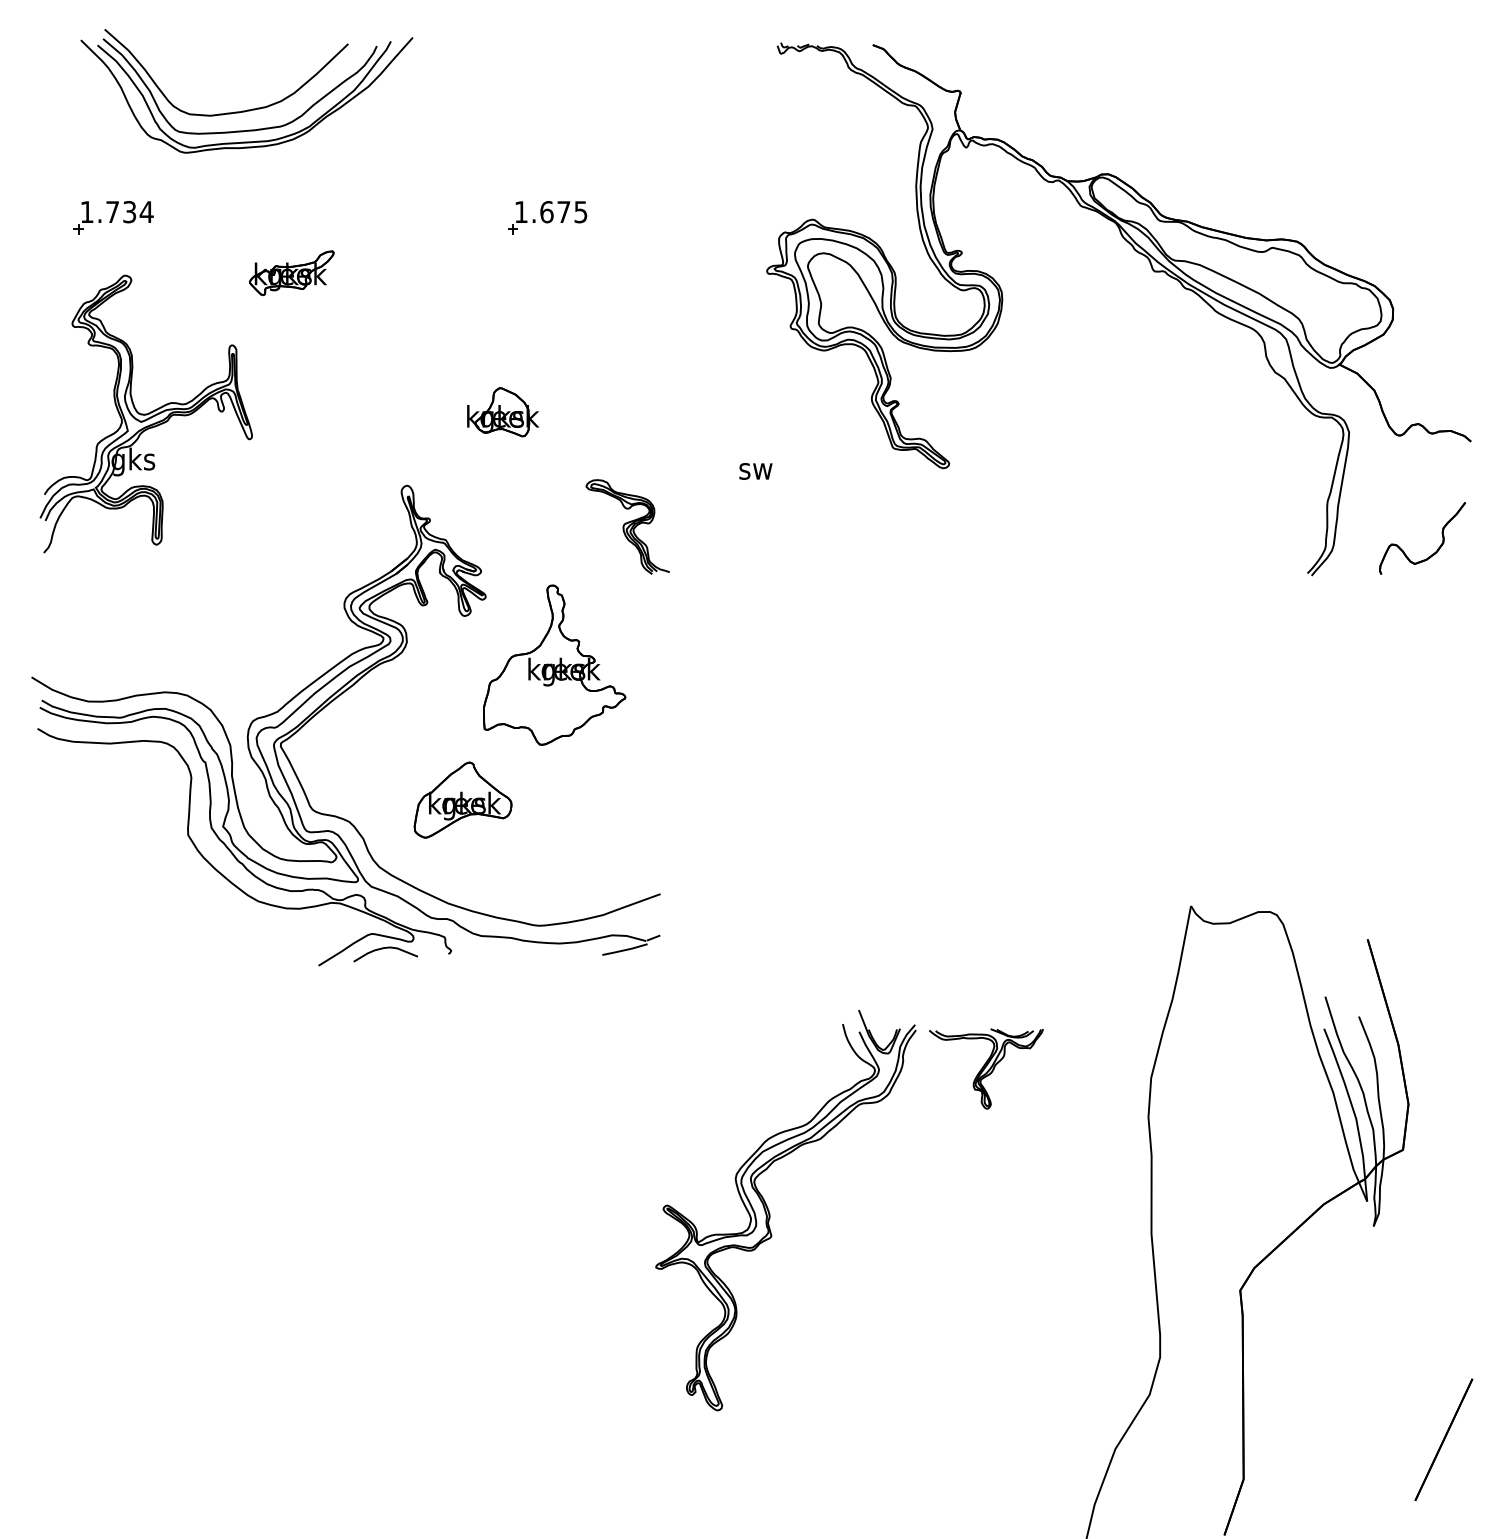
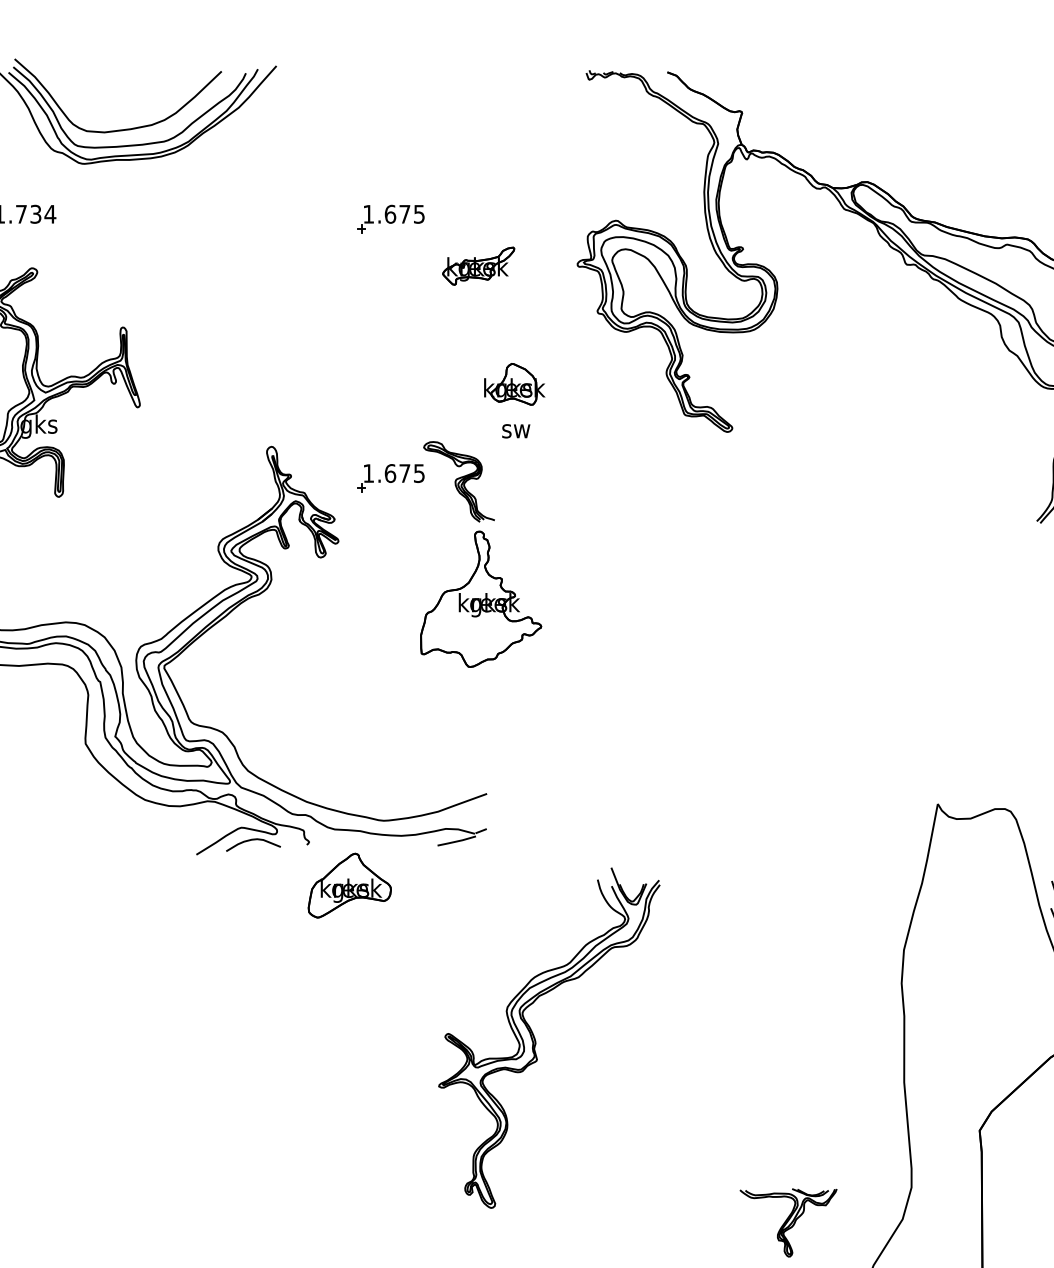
part: (291, 273) -> (478, 266), moved
part: (503, 412) -> (515, 384), moved
text: (755, 471) -> (515, 431), moved
part: (547, 522) -> (390, 478), added
part: (554, 664) -> (481, 598), moved
part: (462, 799) -> (349, 885), moved
part: (986, 1068) -> (788, 1222), moved
part: (770, 1213) -> (536, 1040), moved

